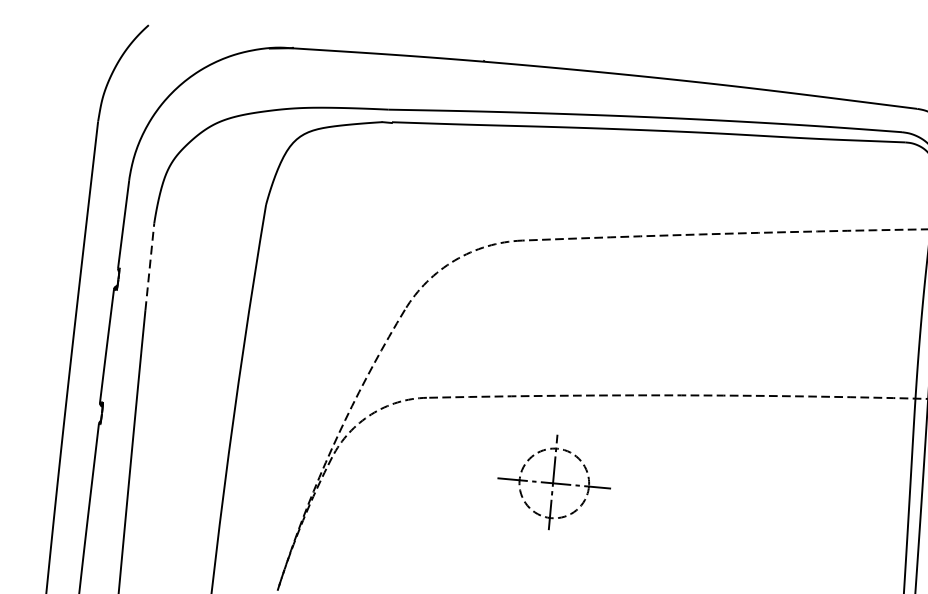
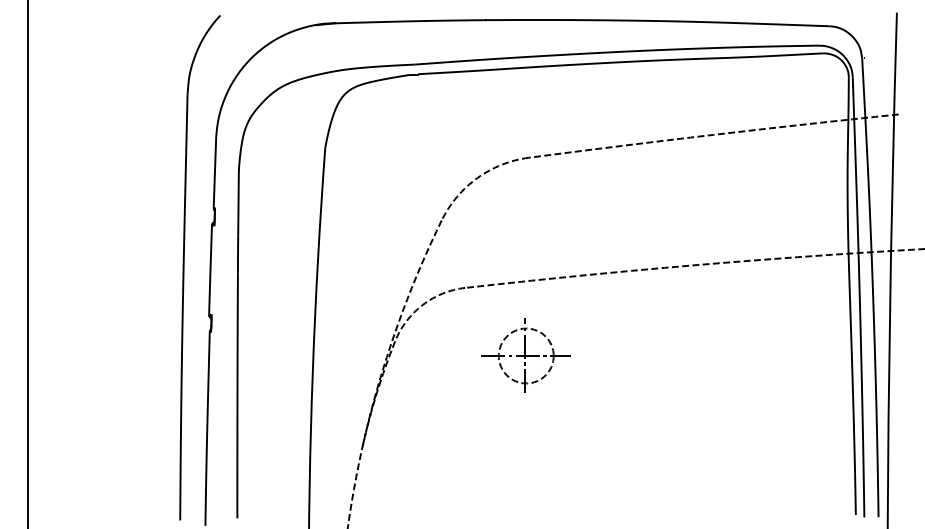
line: (149, 266) -> (238, 204), dashed -> solid
part: (553, 482) -> (525, 355), moved

